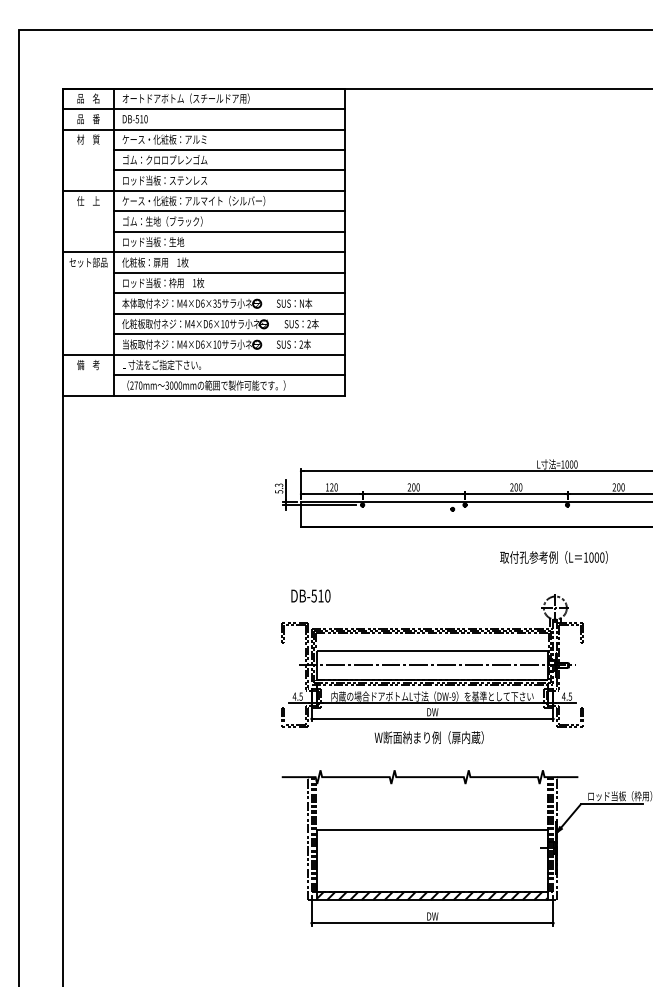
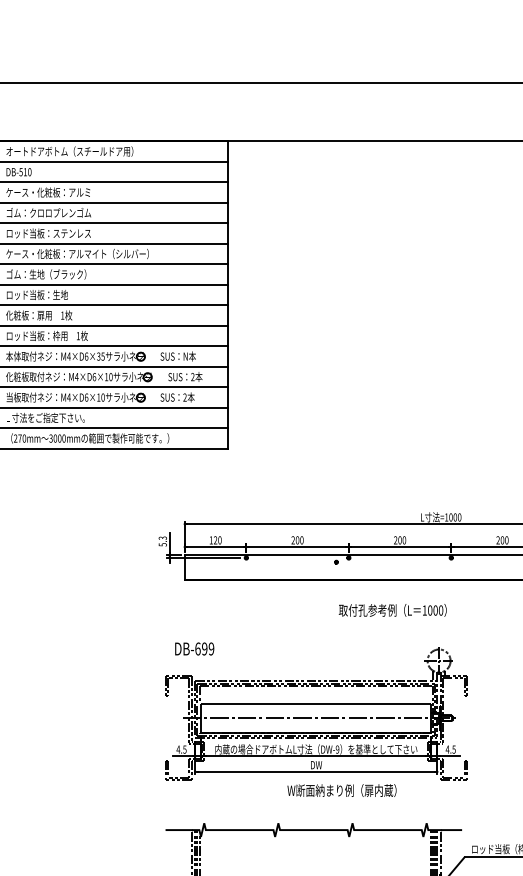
text: (553, 557) -> (392, 610), moved
text: (320, 595) -> (204, 648), DB-510 -> DB-699
text: (428, 737) -> (341, 790), moved

